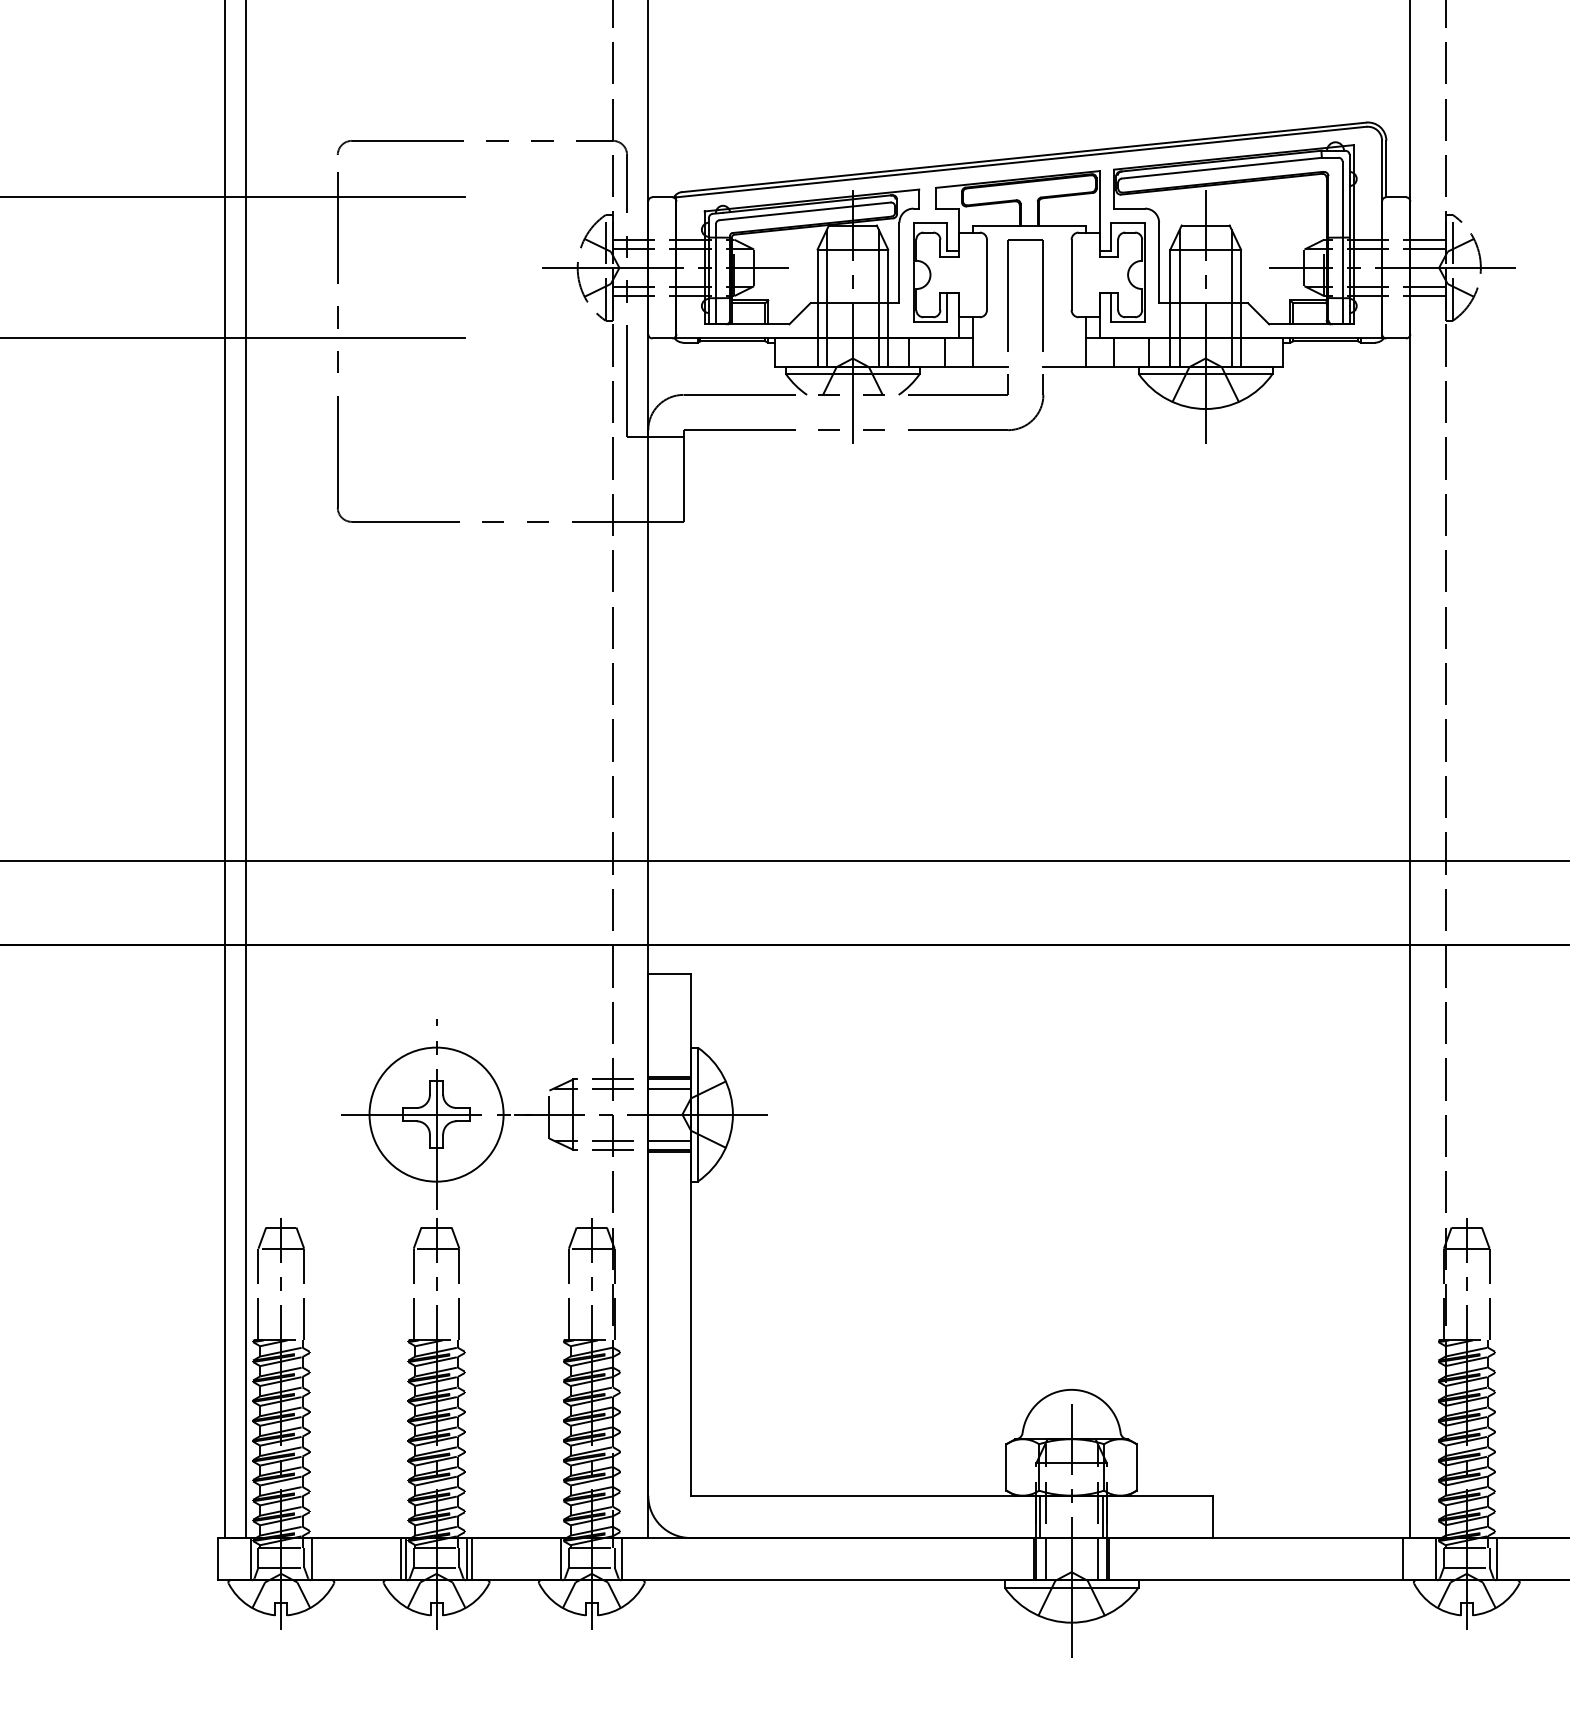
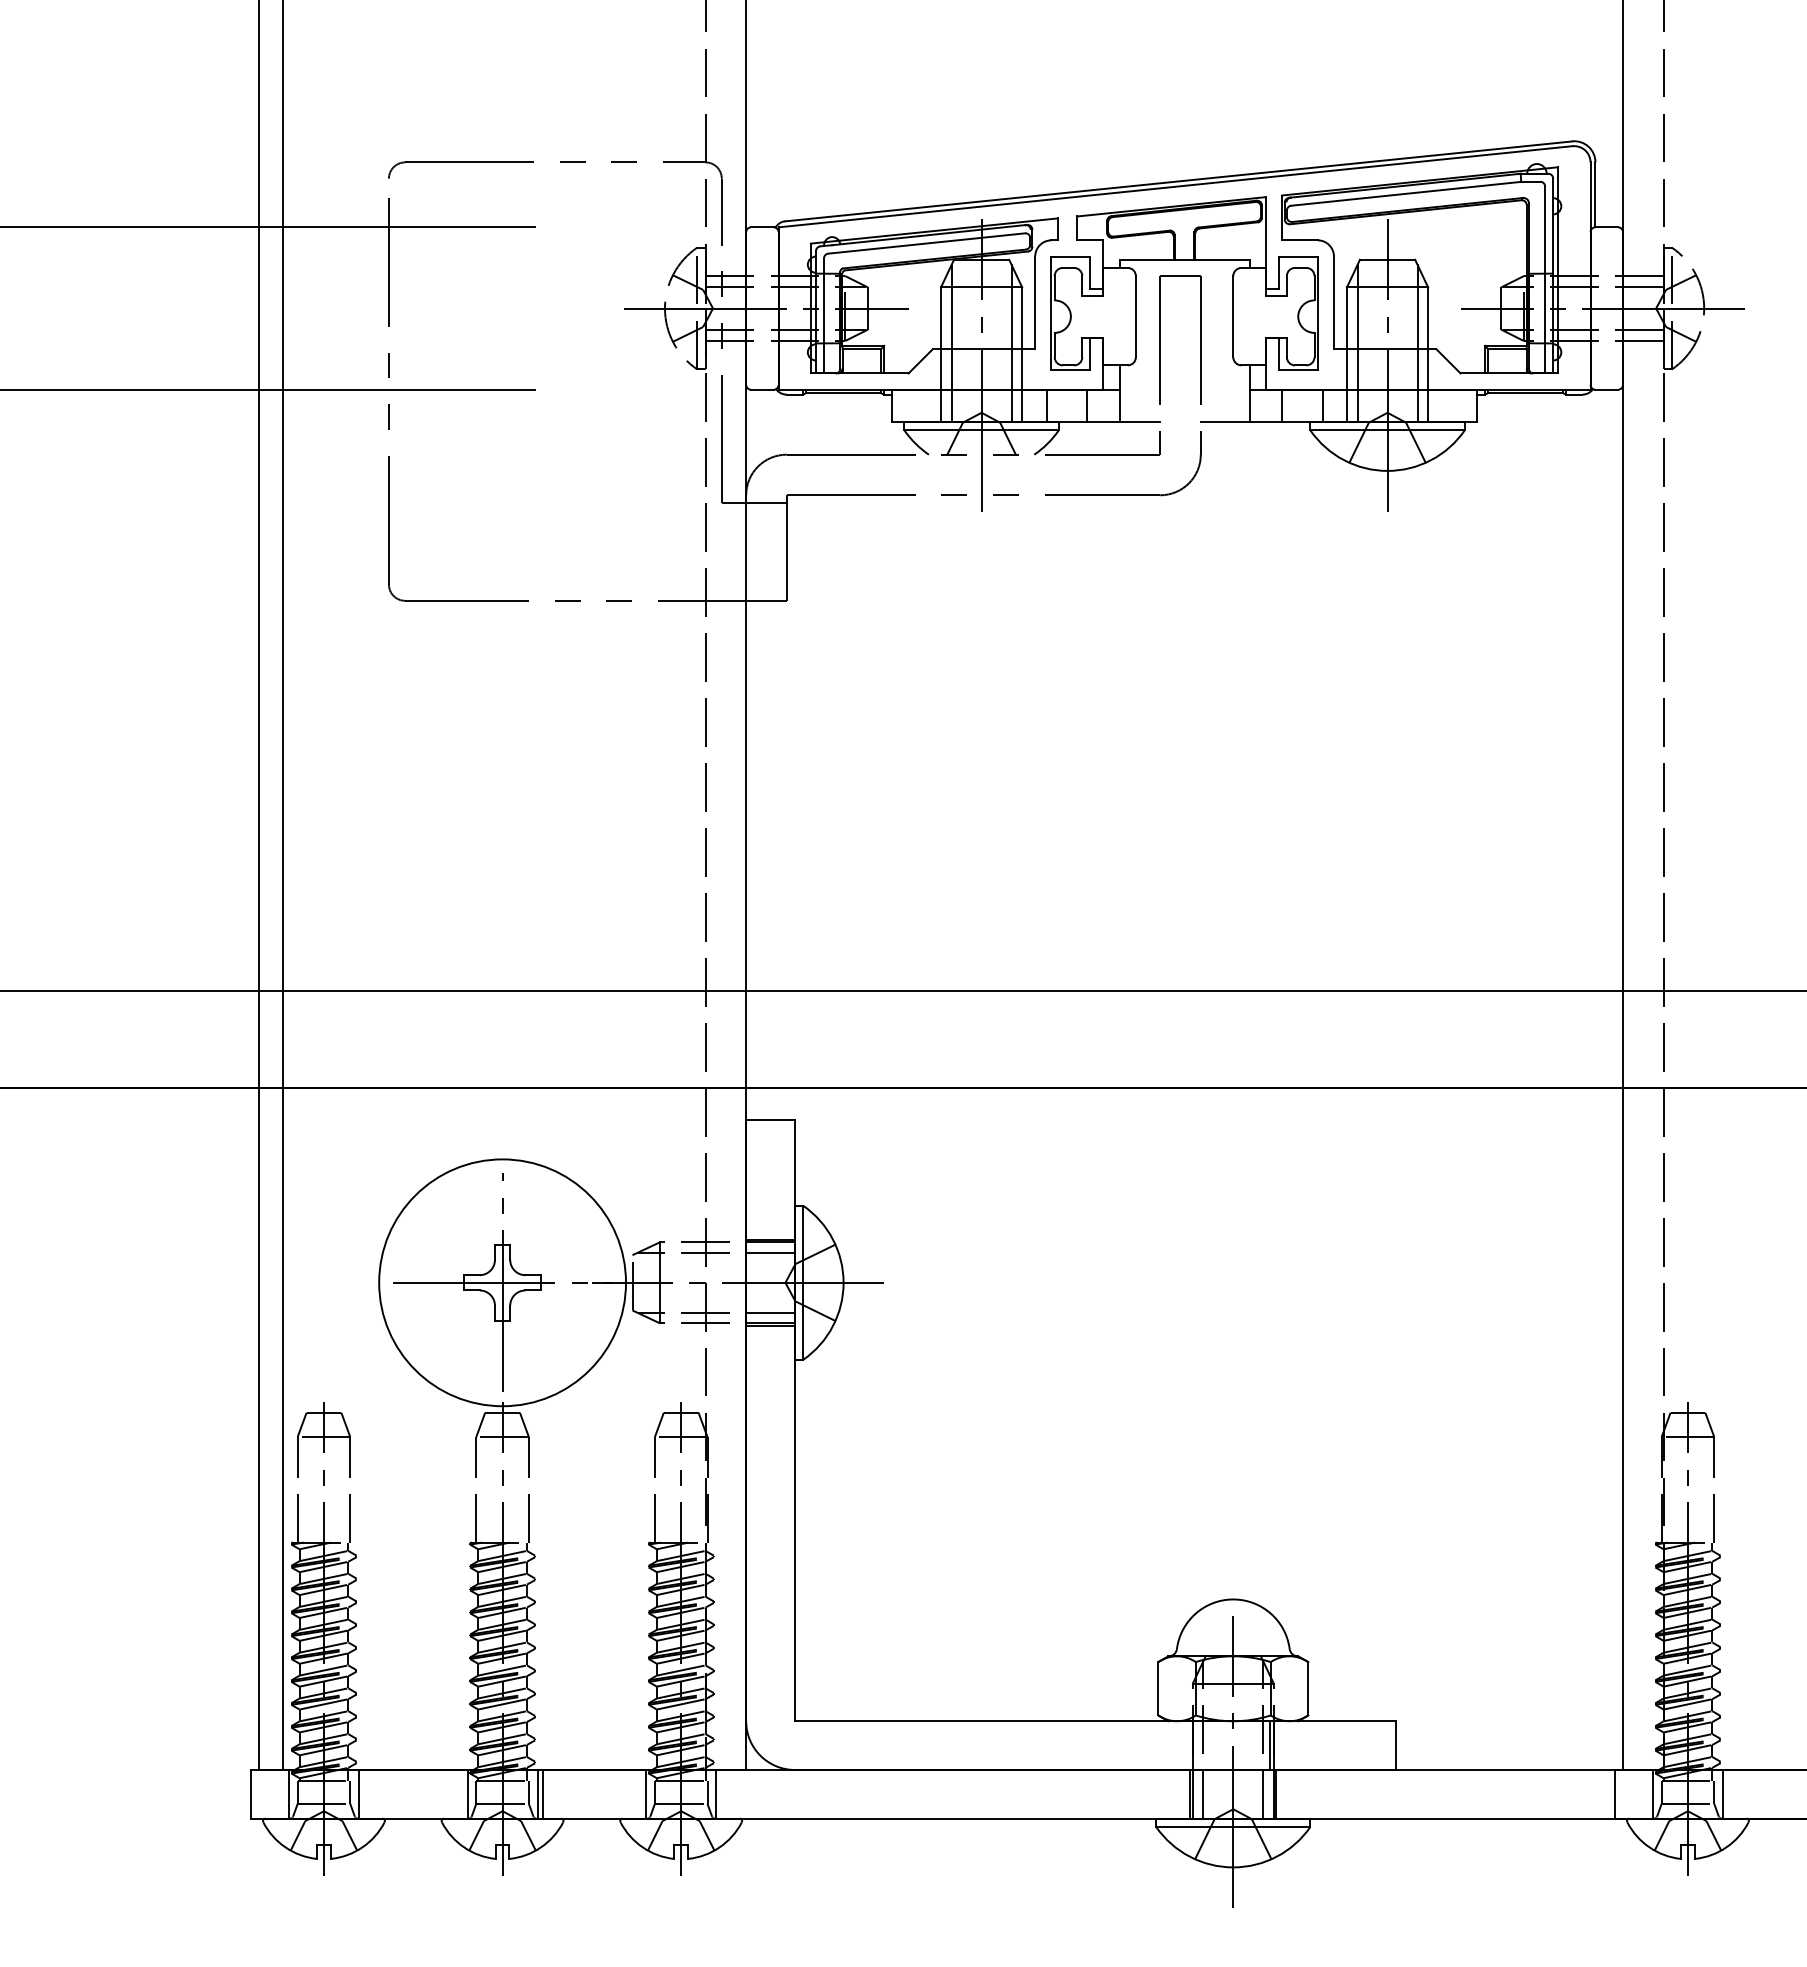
circle: (436, 1114) -> (502, 1282), size x1.6
line: (1039, 1516) -> (1196, 1745), removed
line: (401, 1558) -> (462, 1793), removed

